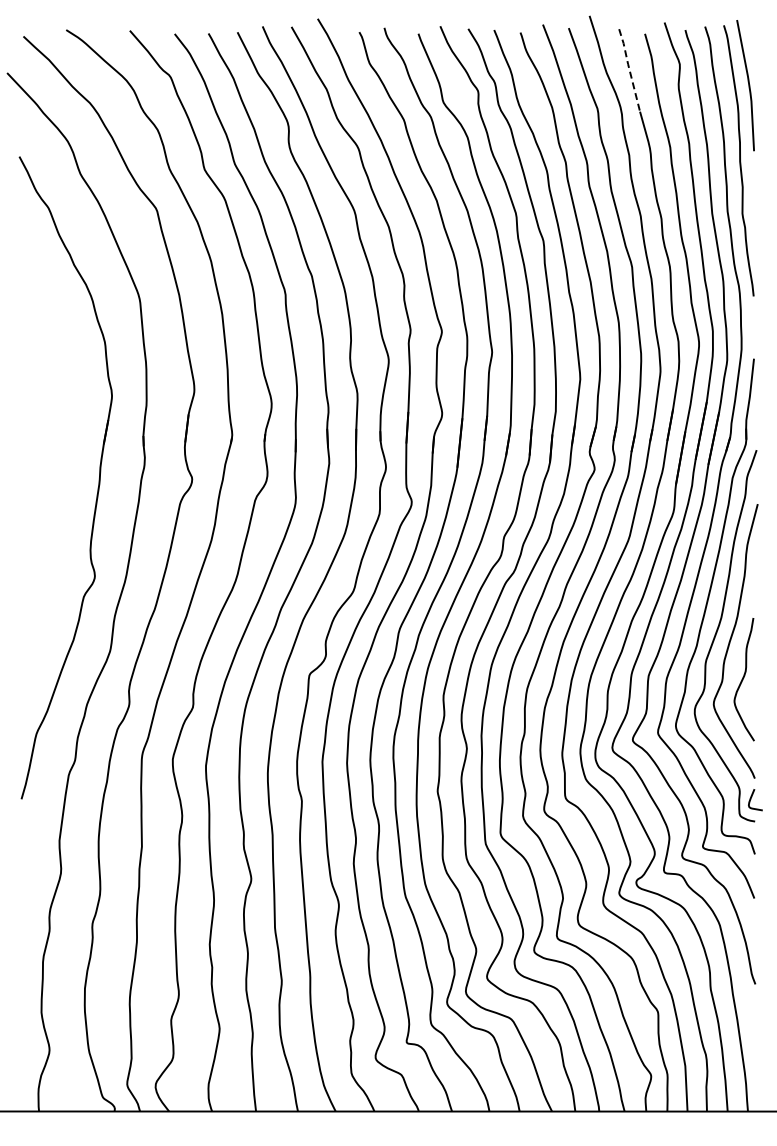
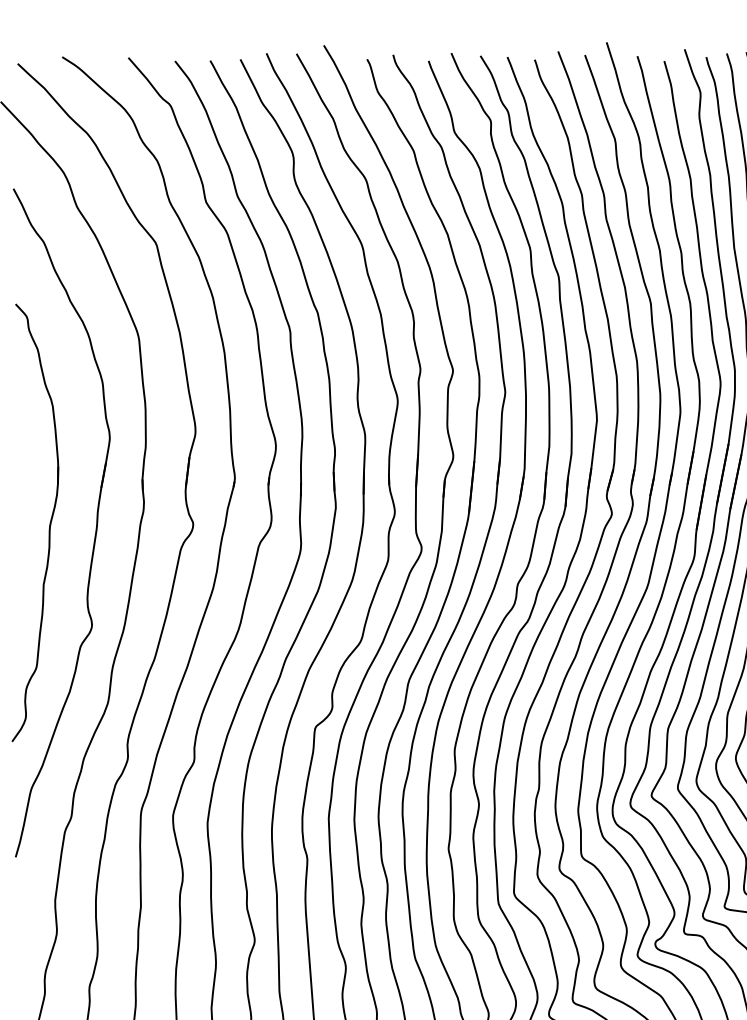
line: (629, 69) -> (648, 98), dashed -> solid
part: (53, 480) -> (48, 525), added

